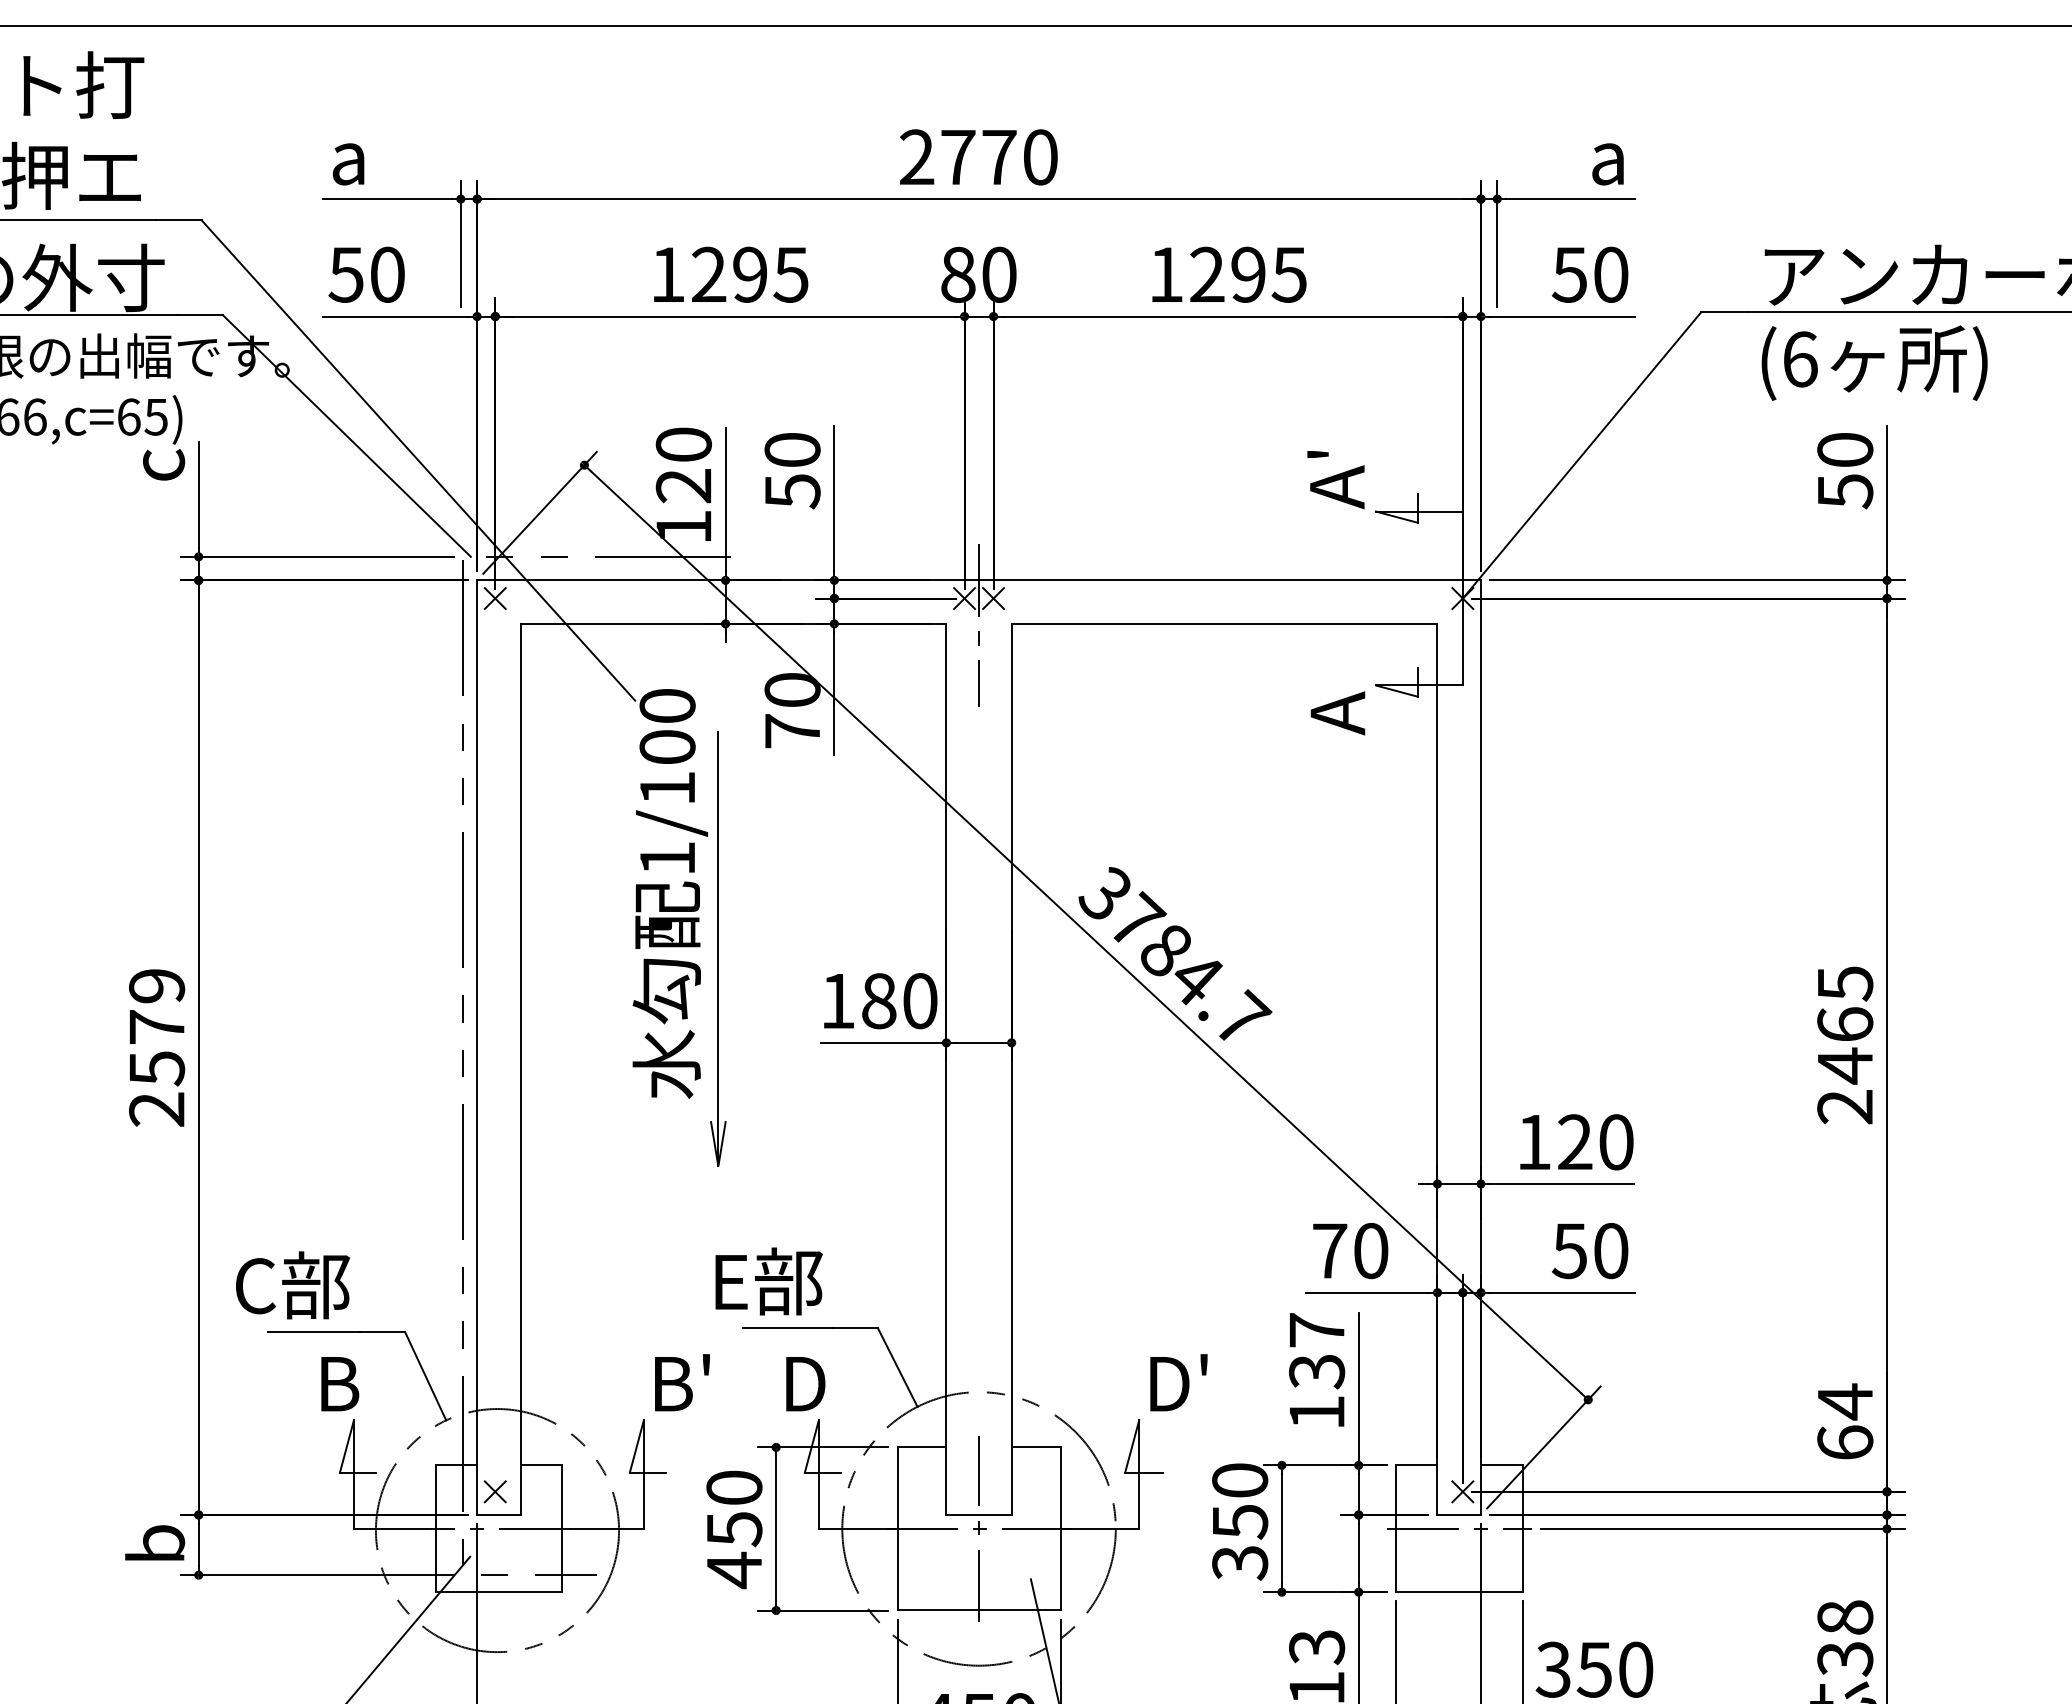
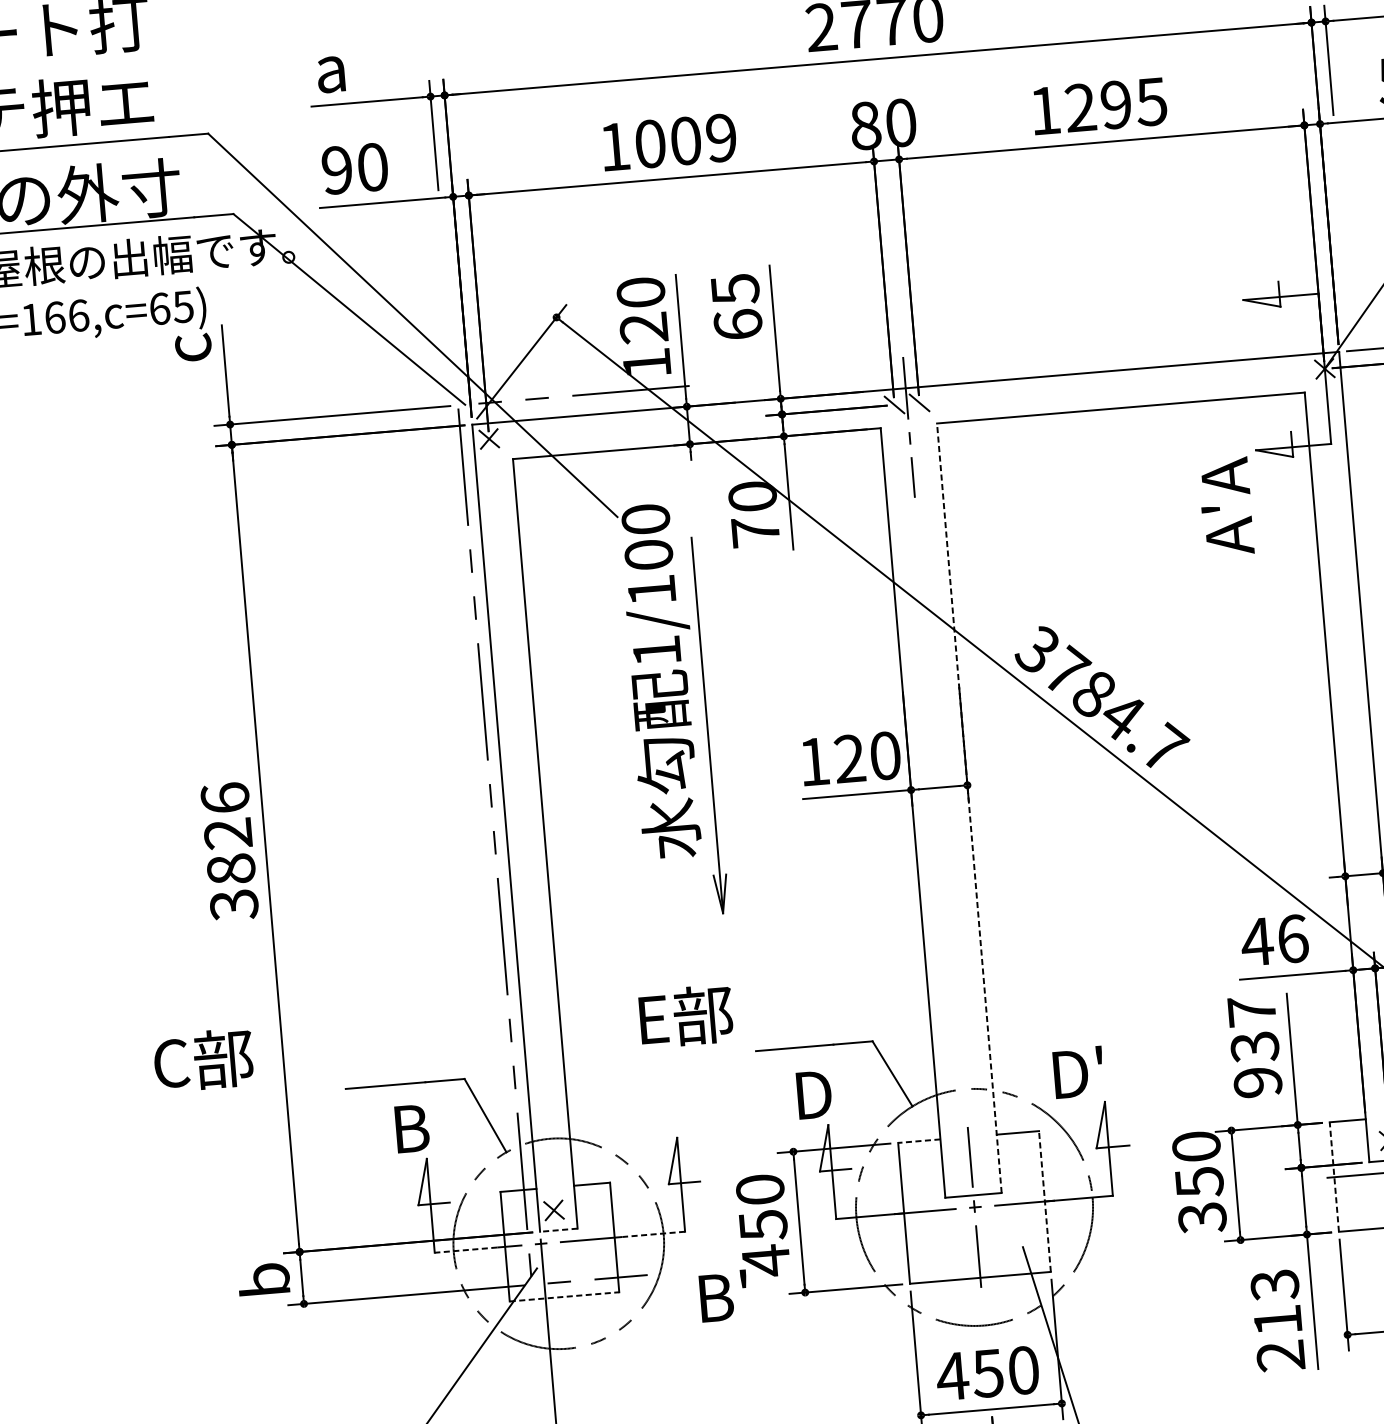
text: (345, 274) -> (336, 170), 50 -> 90
text: (750, 274) -> (686, 140), 1295 -> 1009
text: (792, 471) -> (736, 307), 50 -> 65
text: (1335, 480) -> (1227, 530), moved
line: (964, 598) -> (894, 404), removed
line: (993, 598) -> (919, 402), removed
text: (879, 1001) -> (850, 759), 180 -> 120
text: (157, 1047) -> (230, 851), 2579 -> 3826
line: (1011, 1069) -> (969, 808), solid -> dashed
text: (1349, 1251) -> (1274, 940), 70 -> 46
text: (768, 1281) -> (685, 1016), moved
text: (292, 1285) -> (203, 1060), moved
text: (682, 1382) -> (724, 1295), moved
text: (1178, 1382) -> (1078, 1072), moved
text: (1317, 1412) -> (1258, 1082), 137 -> 937
line: (921, 1447) -> (918, 1141), solid -> dashed
line: (498, 1515) -> (558, 1230), solid -> dashed
line: (389, 1528) -> (465, 1249), solid -> dashed
line: (607, 1528) -> (653, 1233), solid -> dashed
line: (1060, 1528) -> (1044, 1201), solid -> dashed
line: (1395, 1528) -> (1334, 1176), solid -> dashed
line: (499, 1592) -> (565, 1297), solid -> dashed

